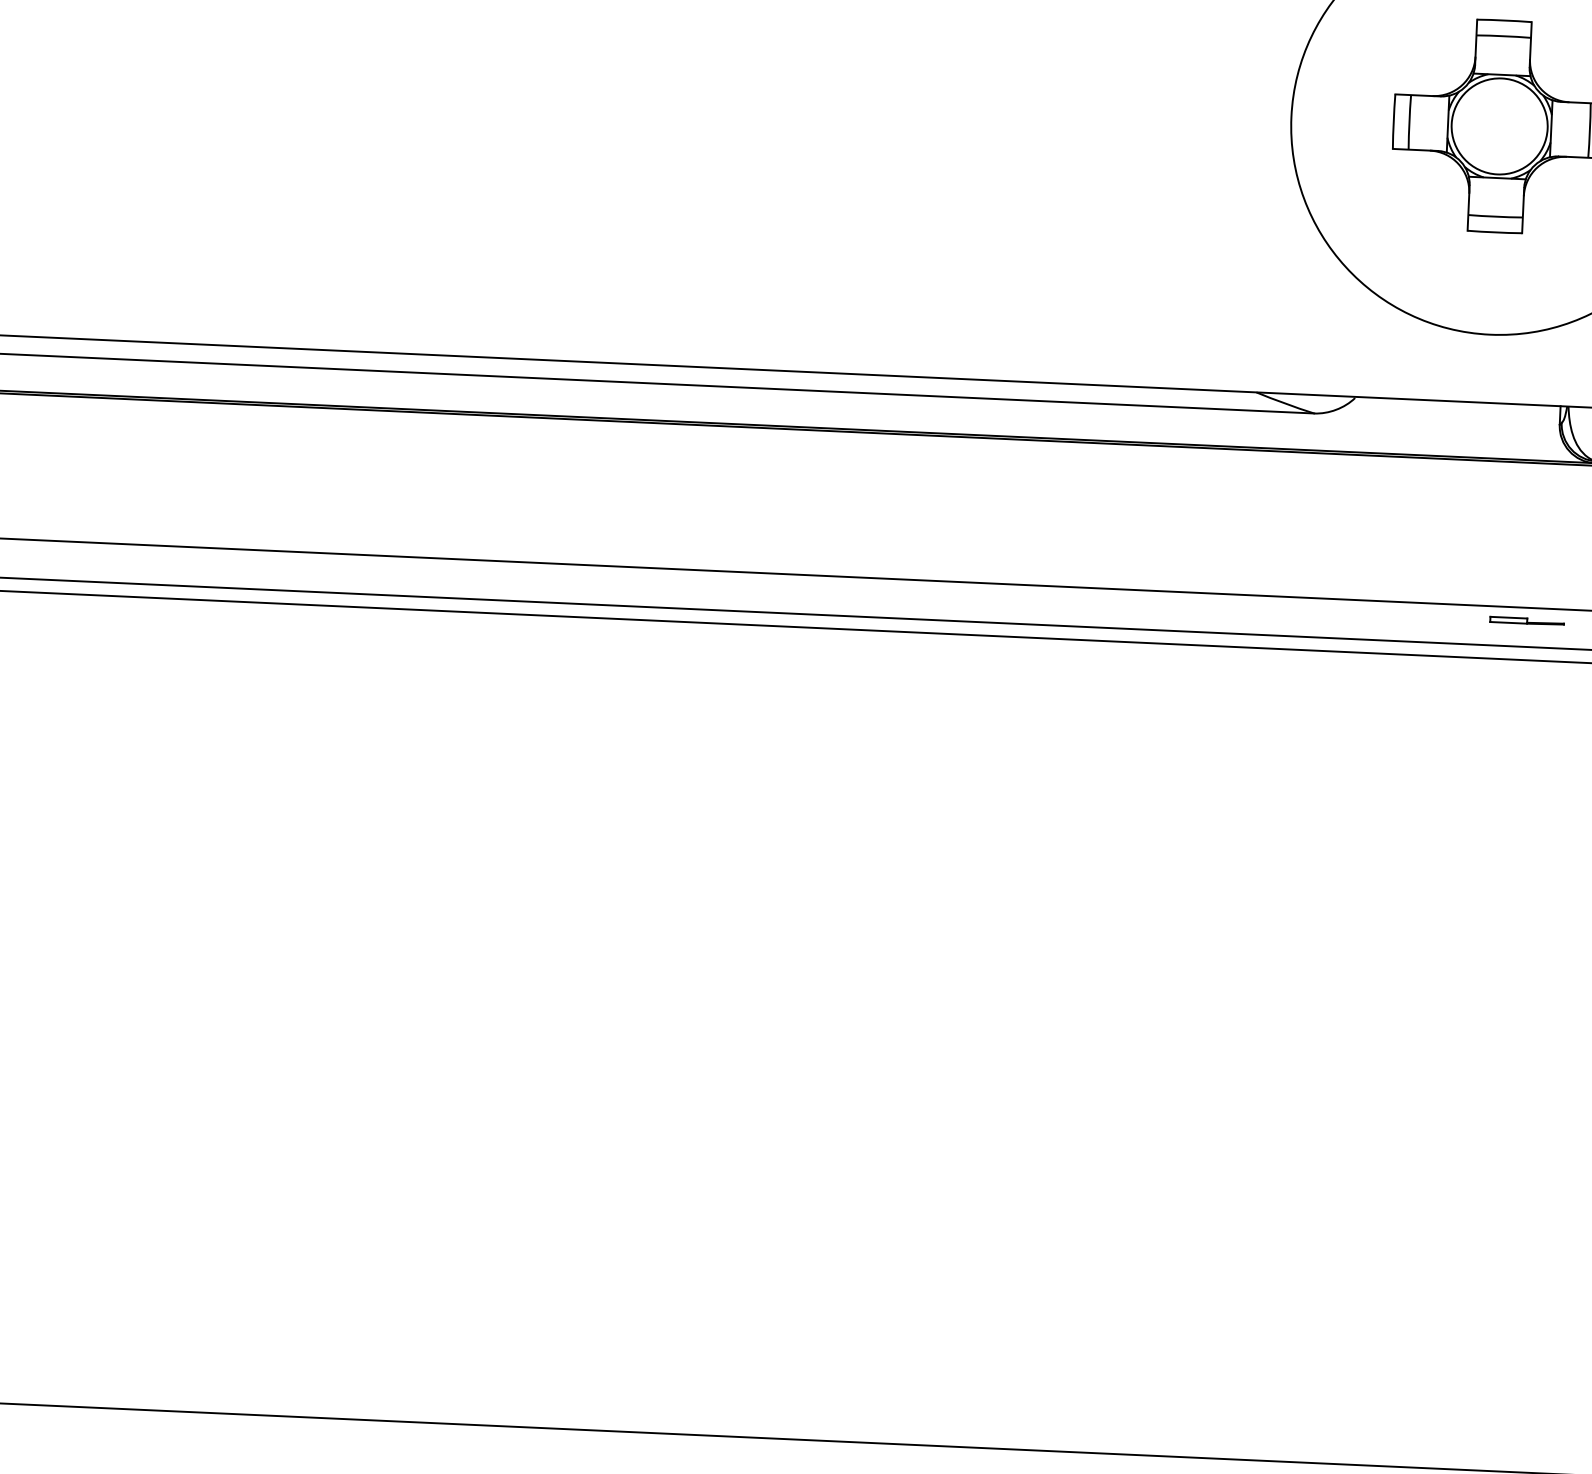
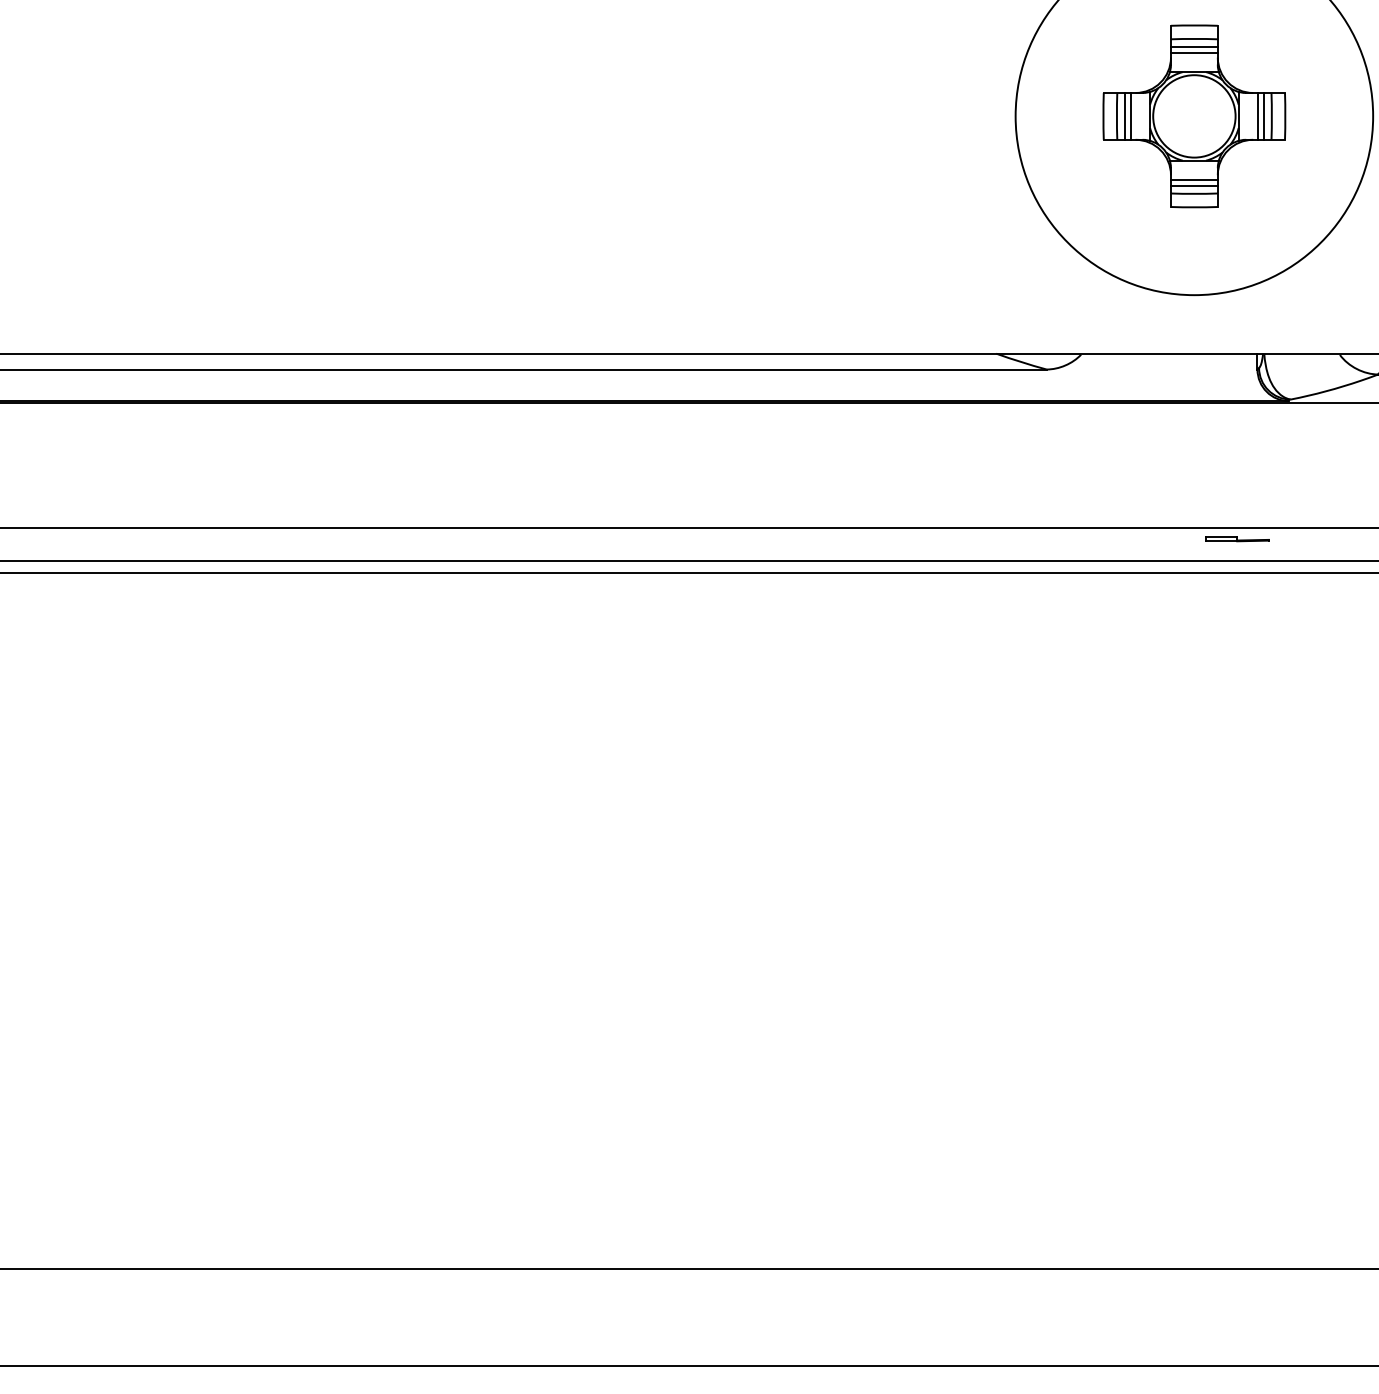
line: (1502, 44) -> (1193, 46), added
line: (1501, 53) -> (1193, 53), added
line: (1418, 122) -> (1124, 116), added
line: (1426, 123) -> (1131, 116), added
line: (1573, 129) -> (1257, 116), added
line: (1581, 130) -> (1264, 116), added
line: (1495, 199) -> (1193, 179), added
line: (1494, 208) -> (1193, 186), added

